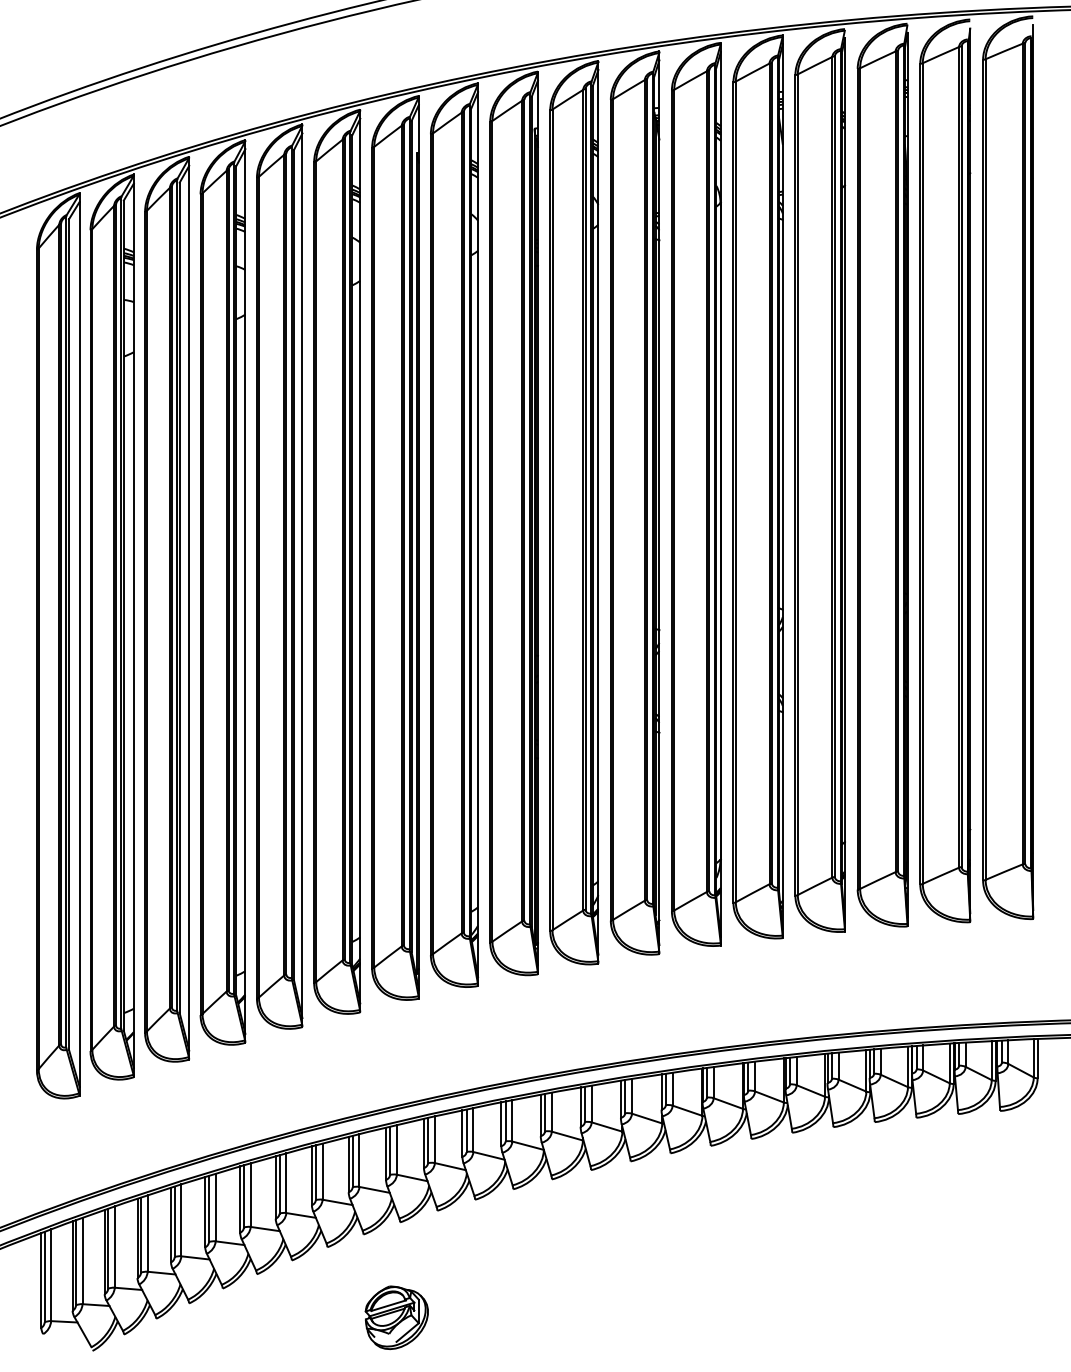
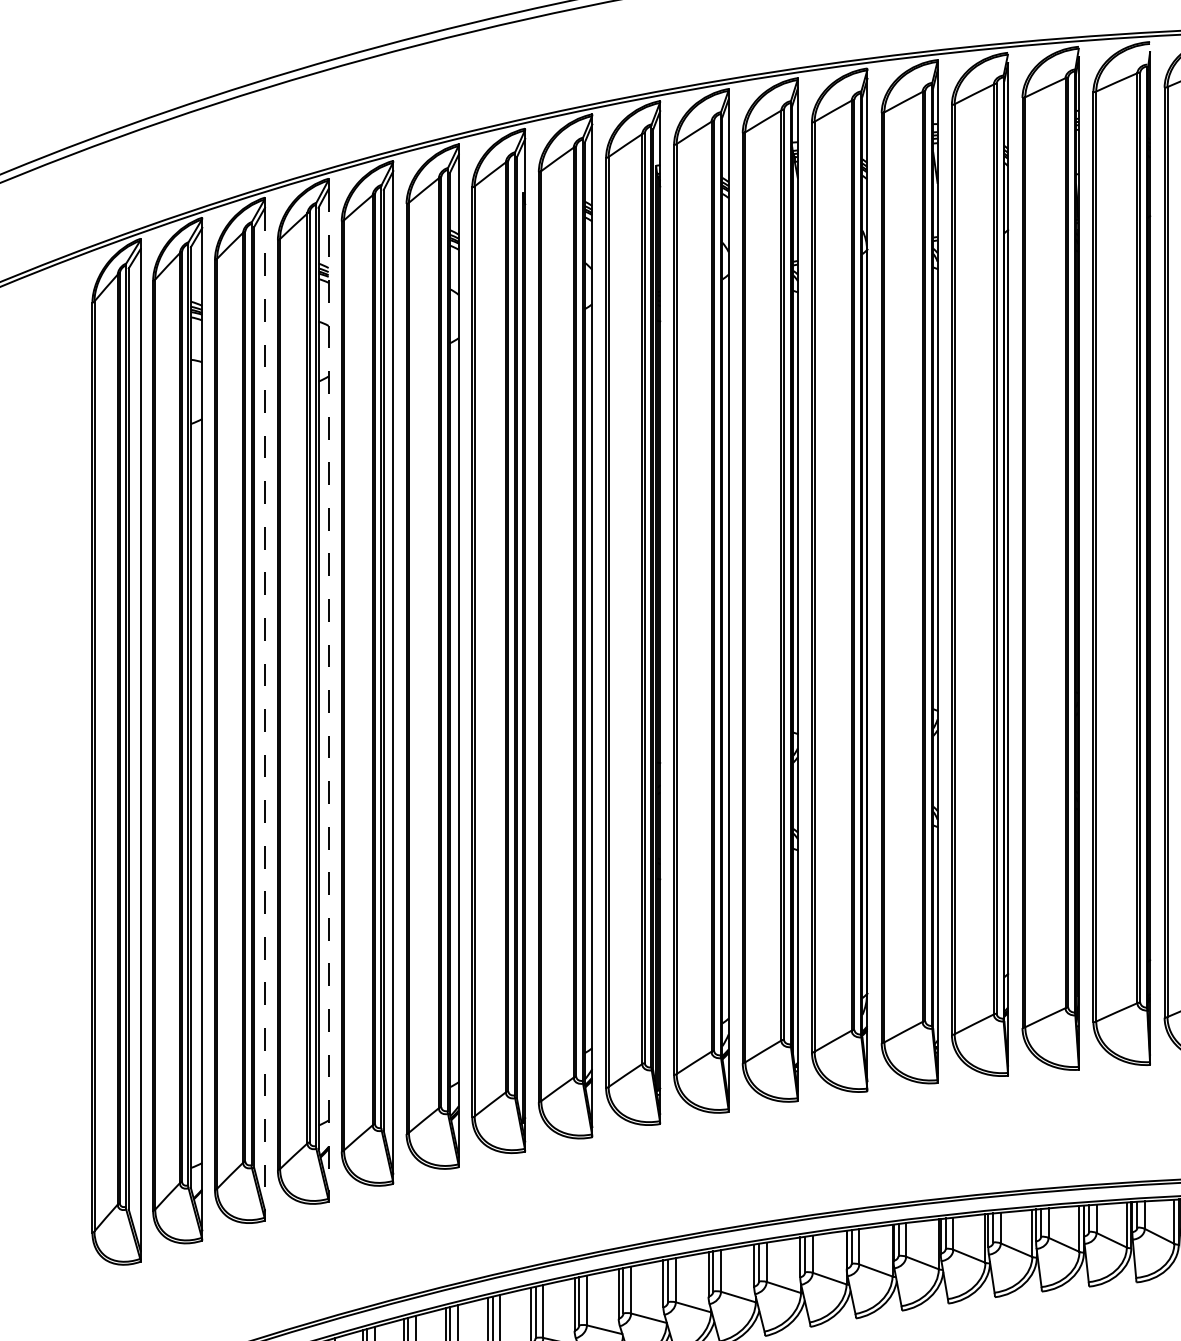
line: (245, 592) -> (328, 691), solid -> dashed
line: (189, 608) -> (265, 709), solid -> dashed

